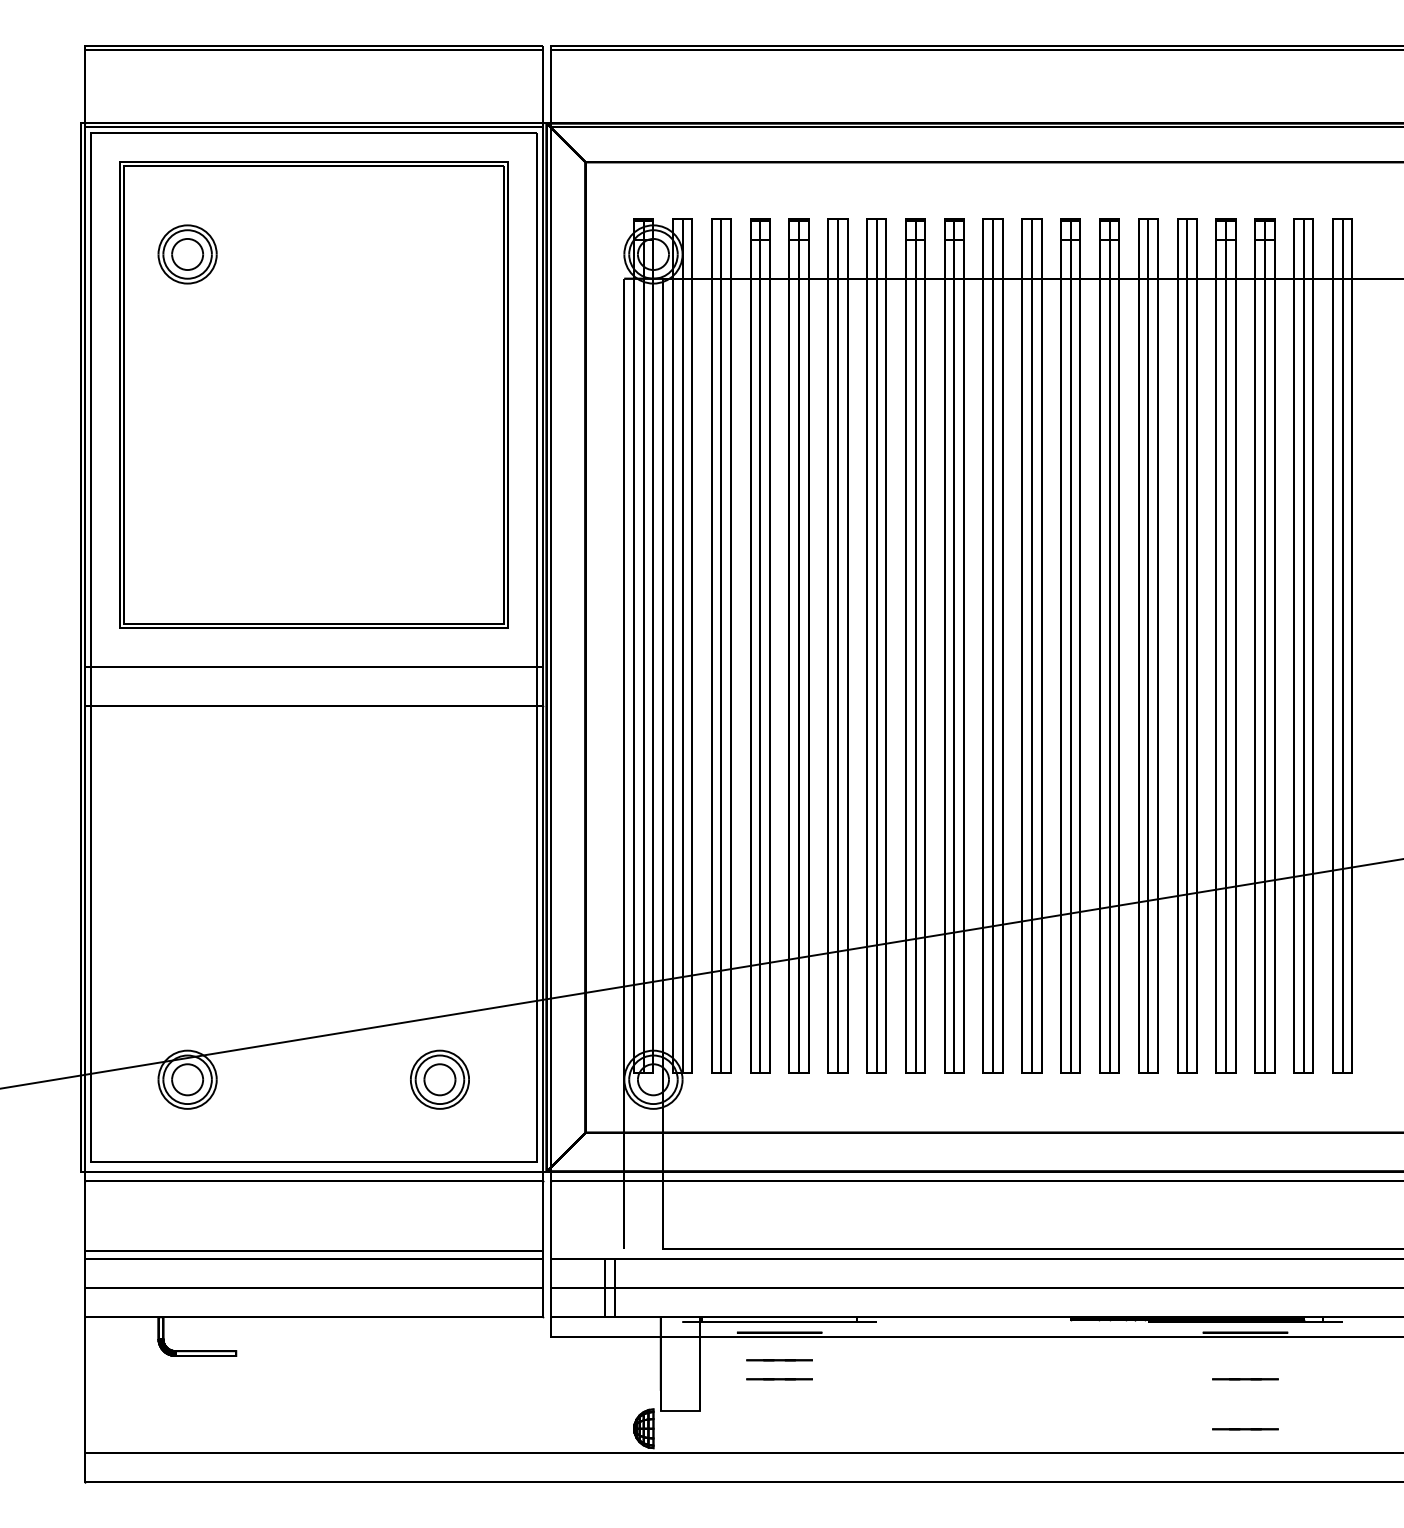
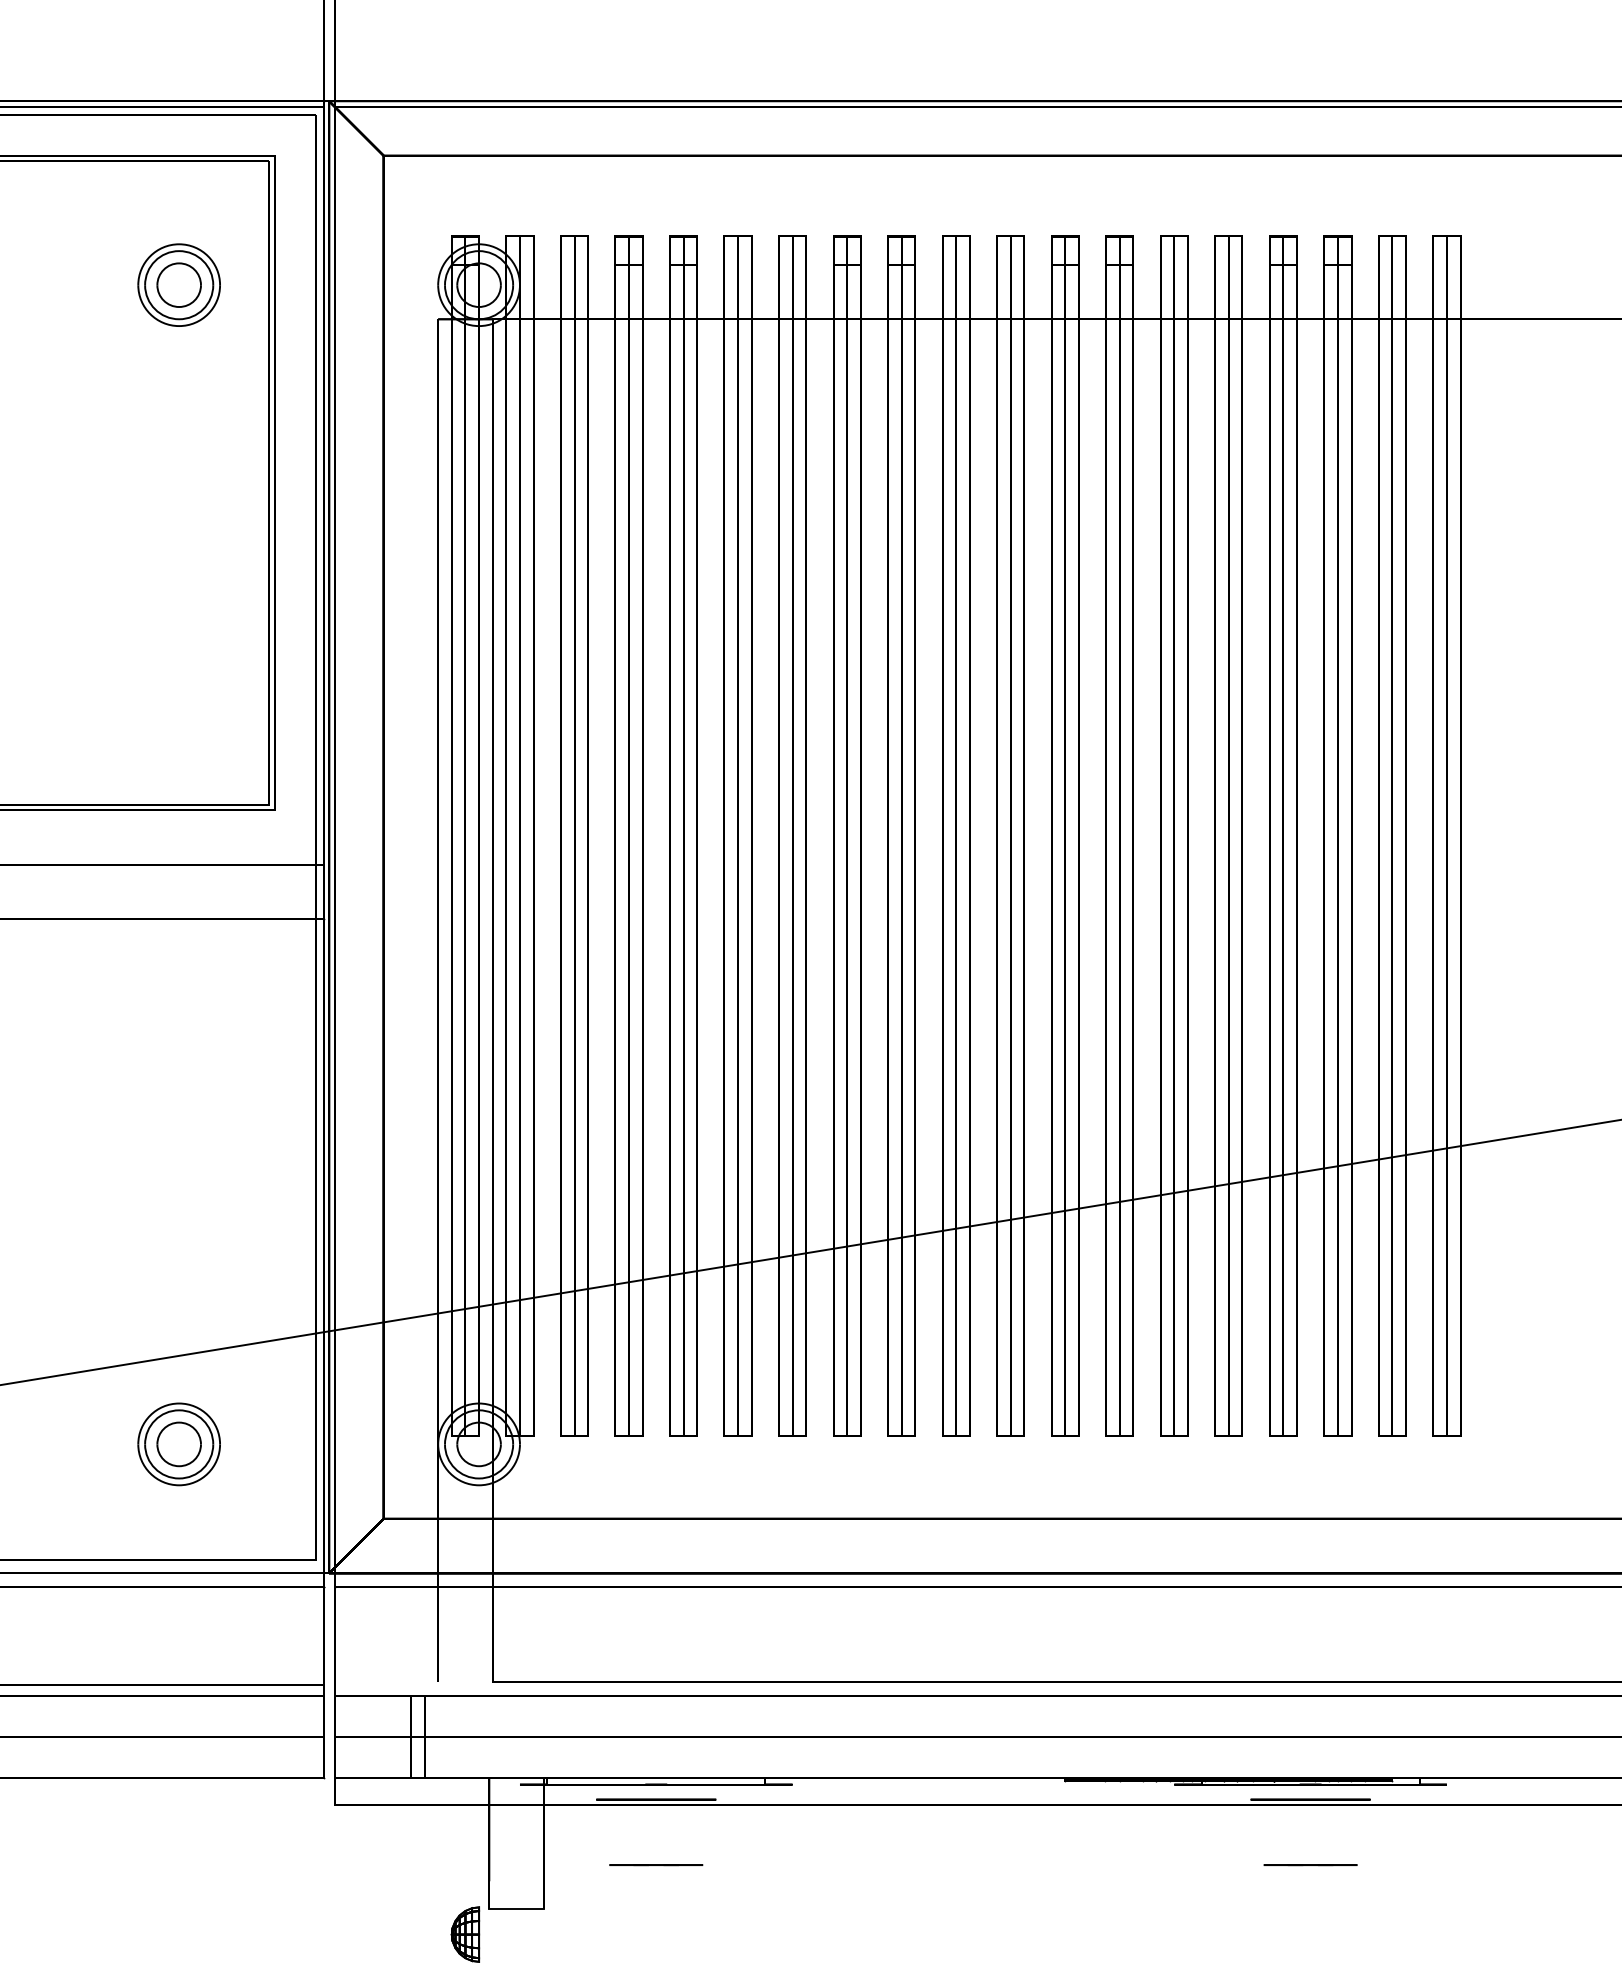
part: (439, 254) -> (178, 285), added
line: (779, 1360) -> (656, 1838), removed
line: (1245, 1429) -> (1310, 1935), removed

